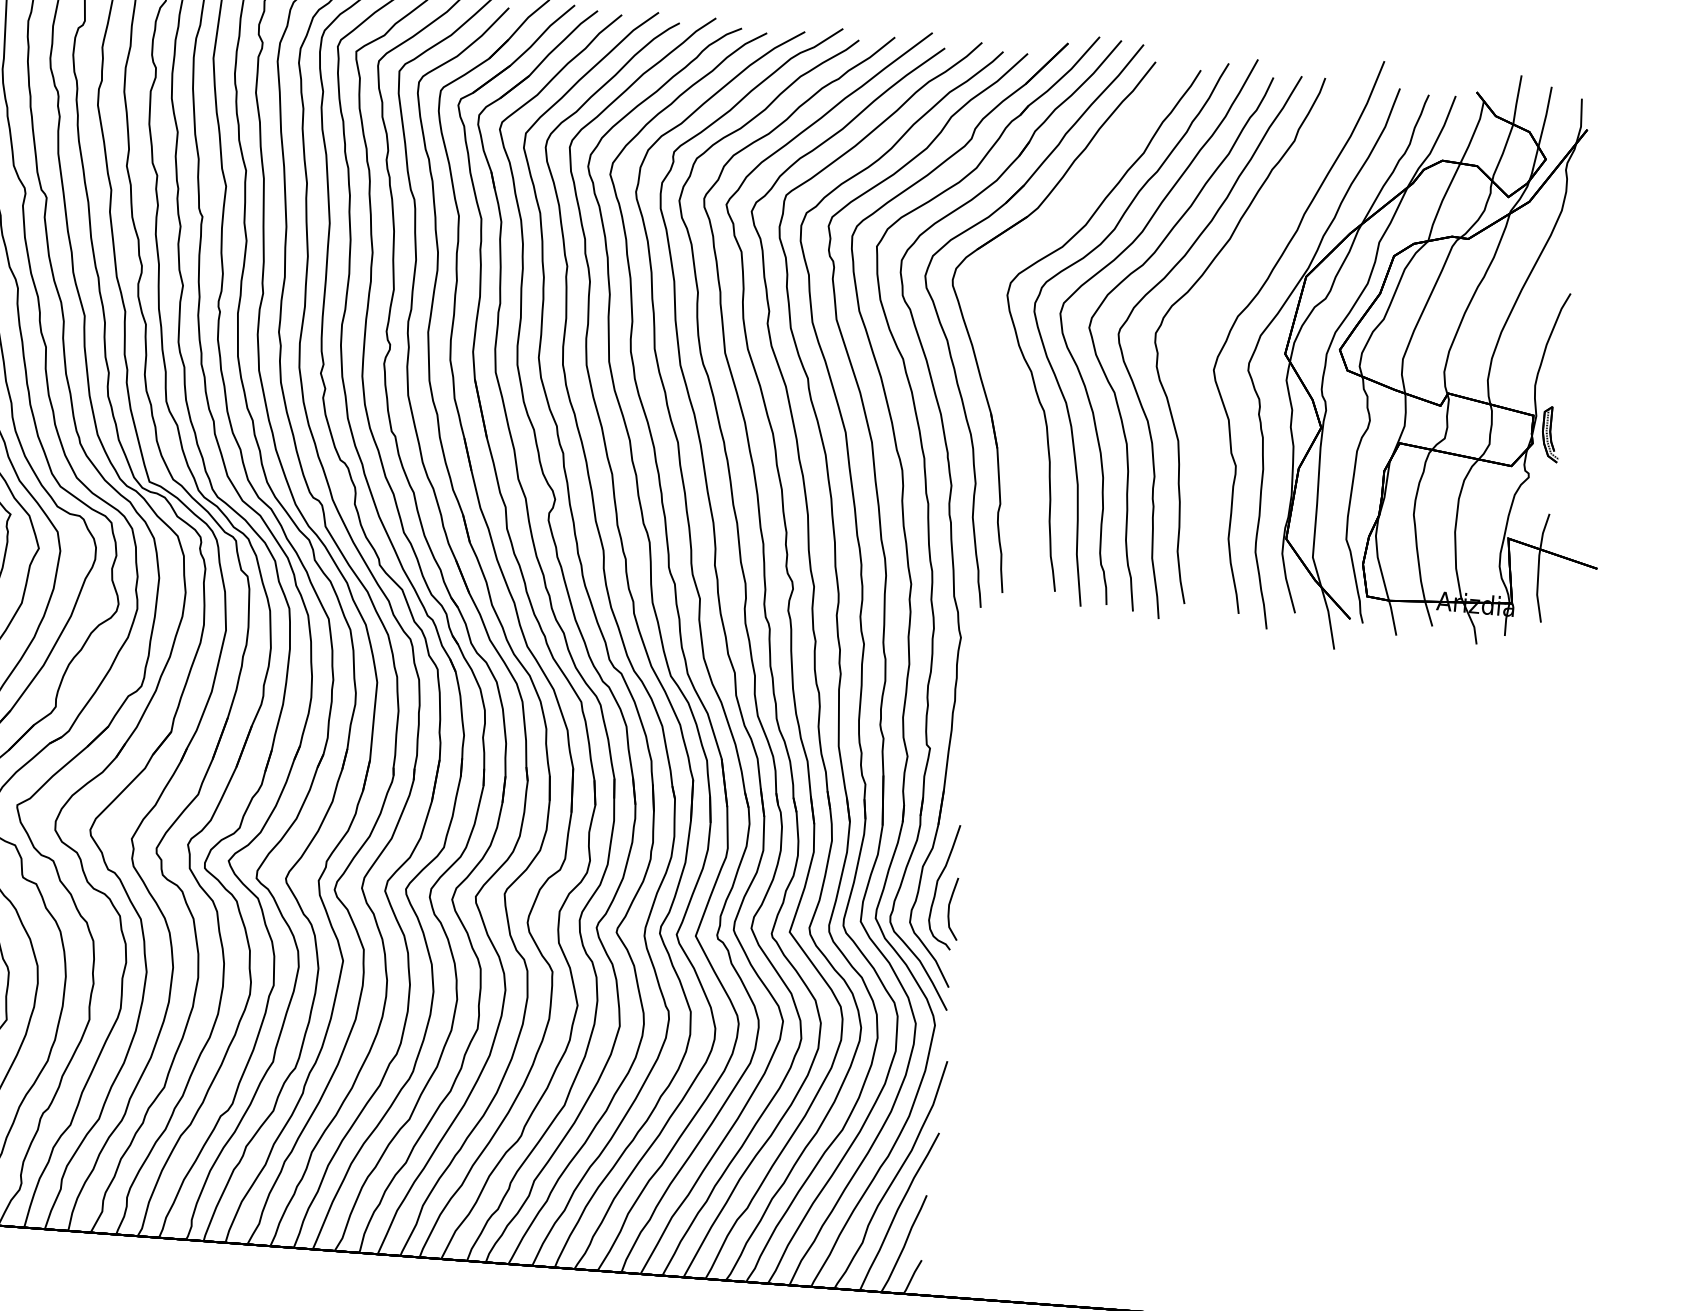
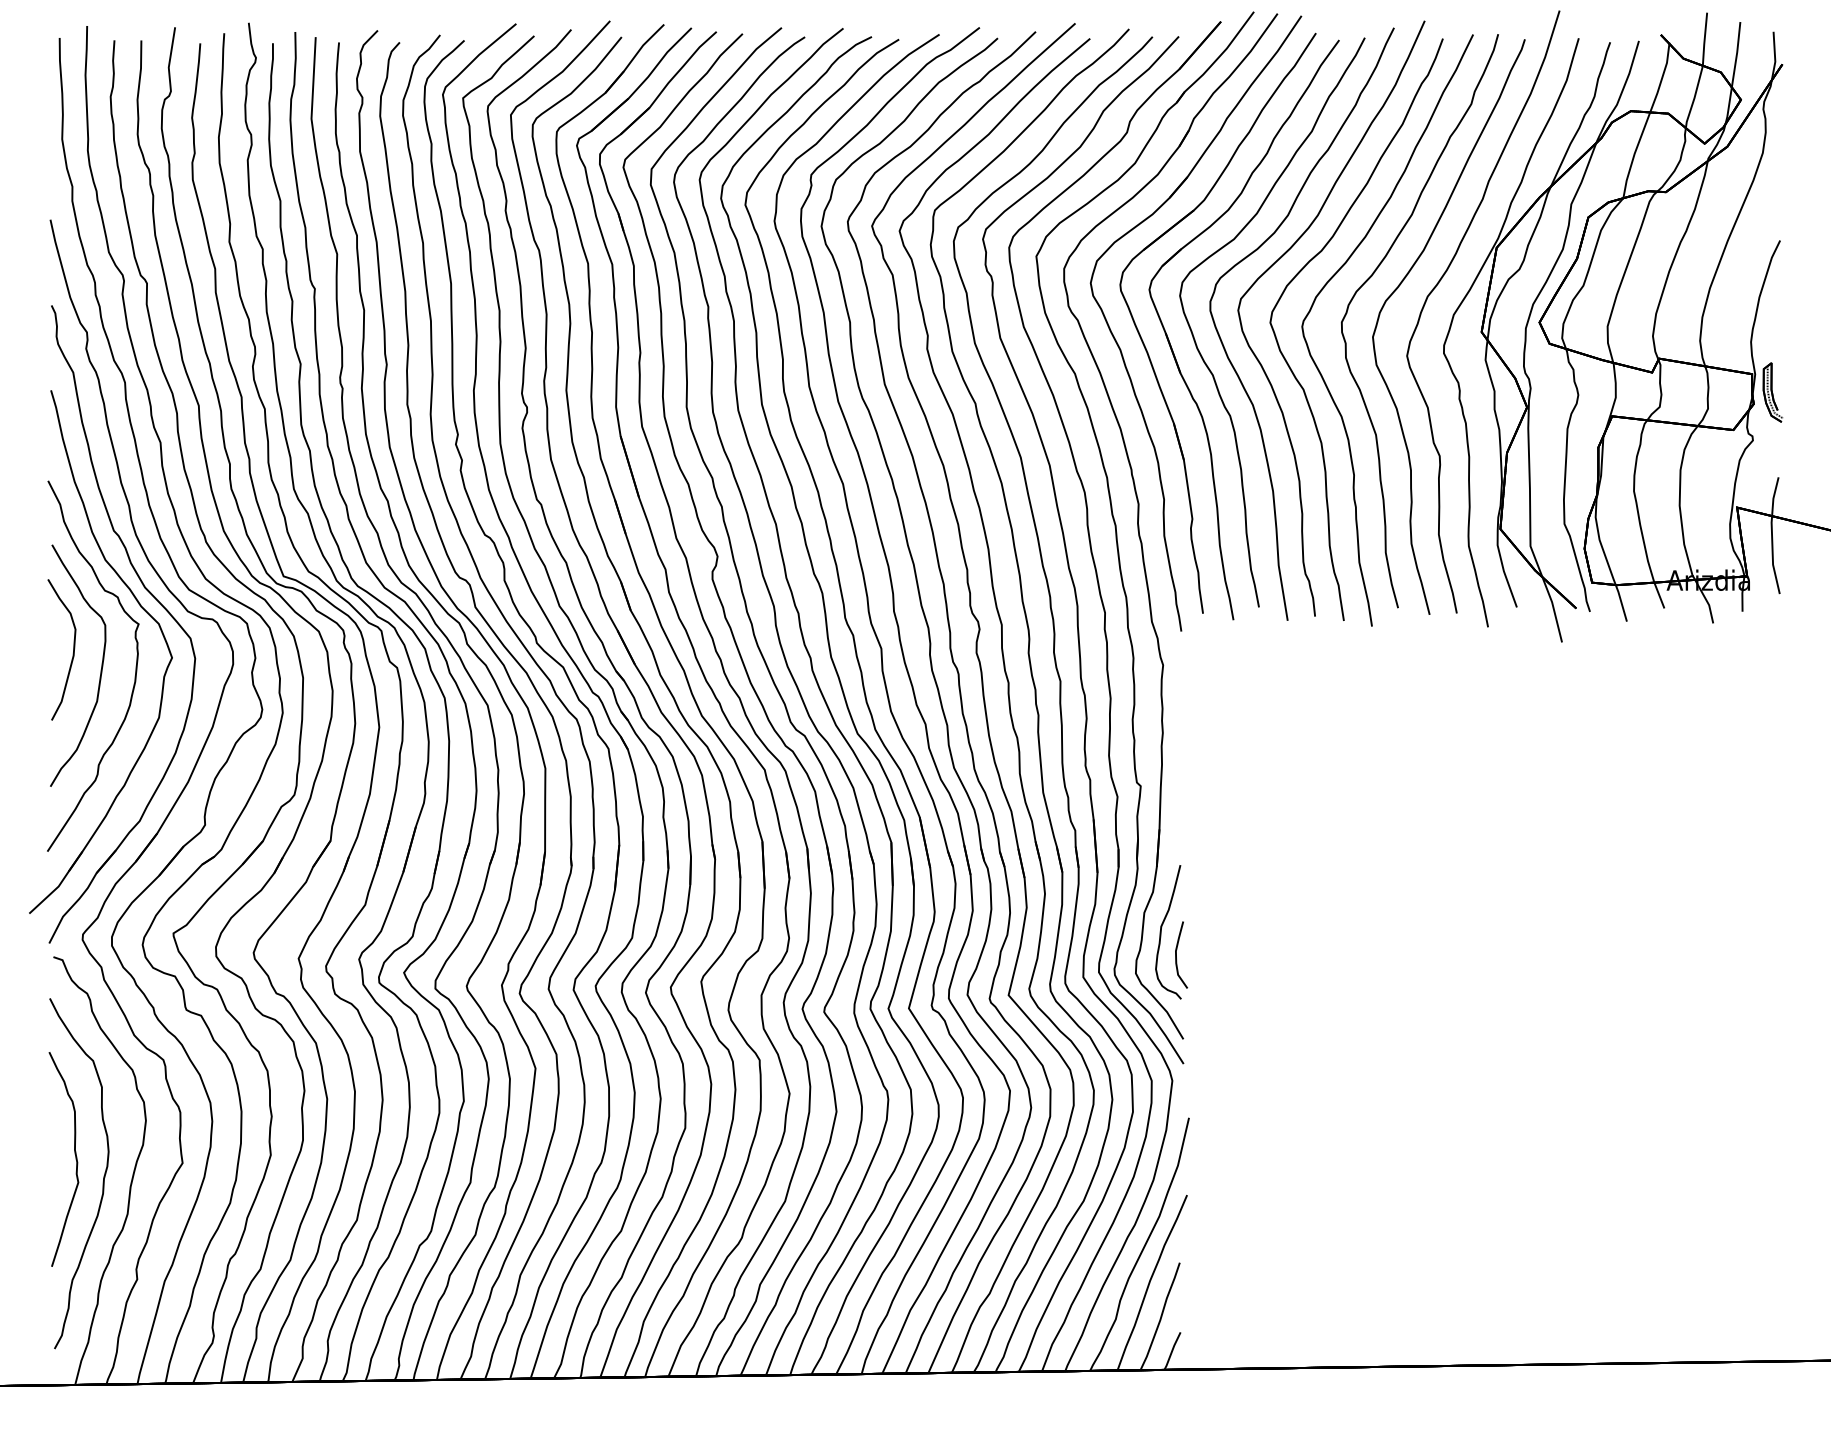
curve: (1211, 306) -> (1398, 288), added
part: (998, 353) -> (1176, 358), added

